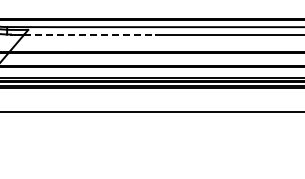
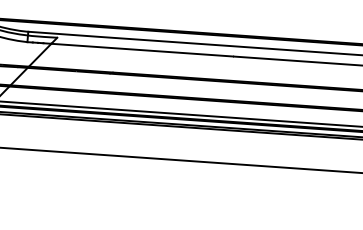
line: (90, 34) -> (143, 50), dashed -> solid

